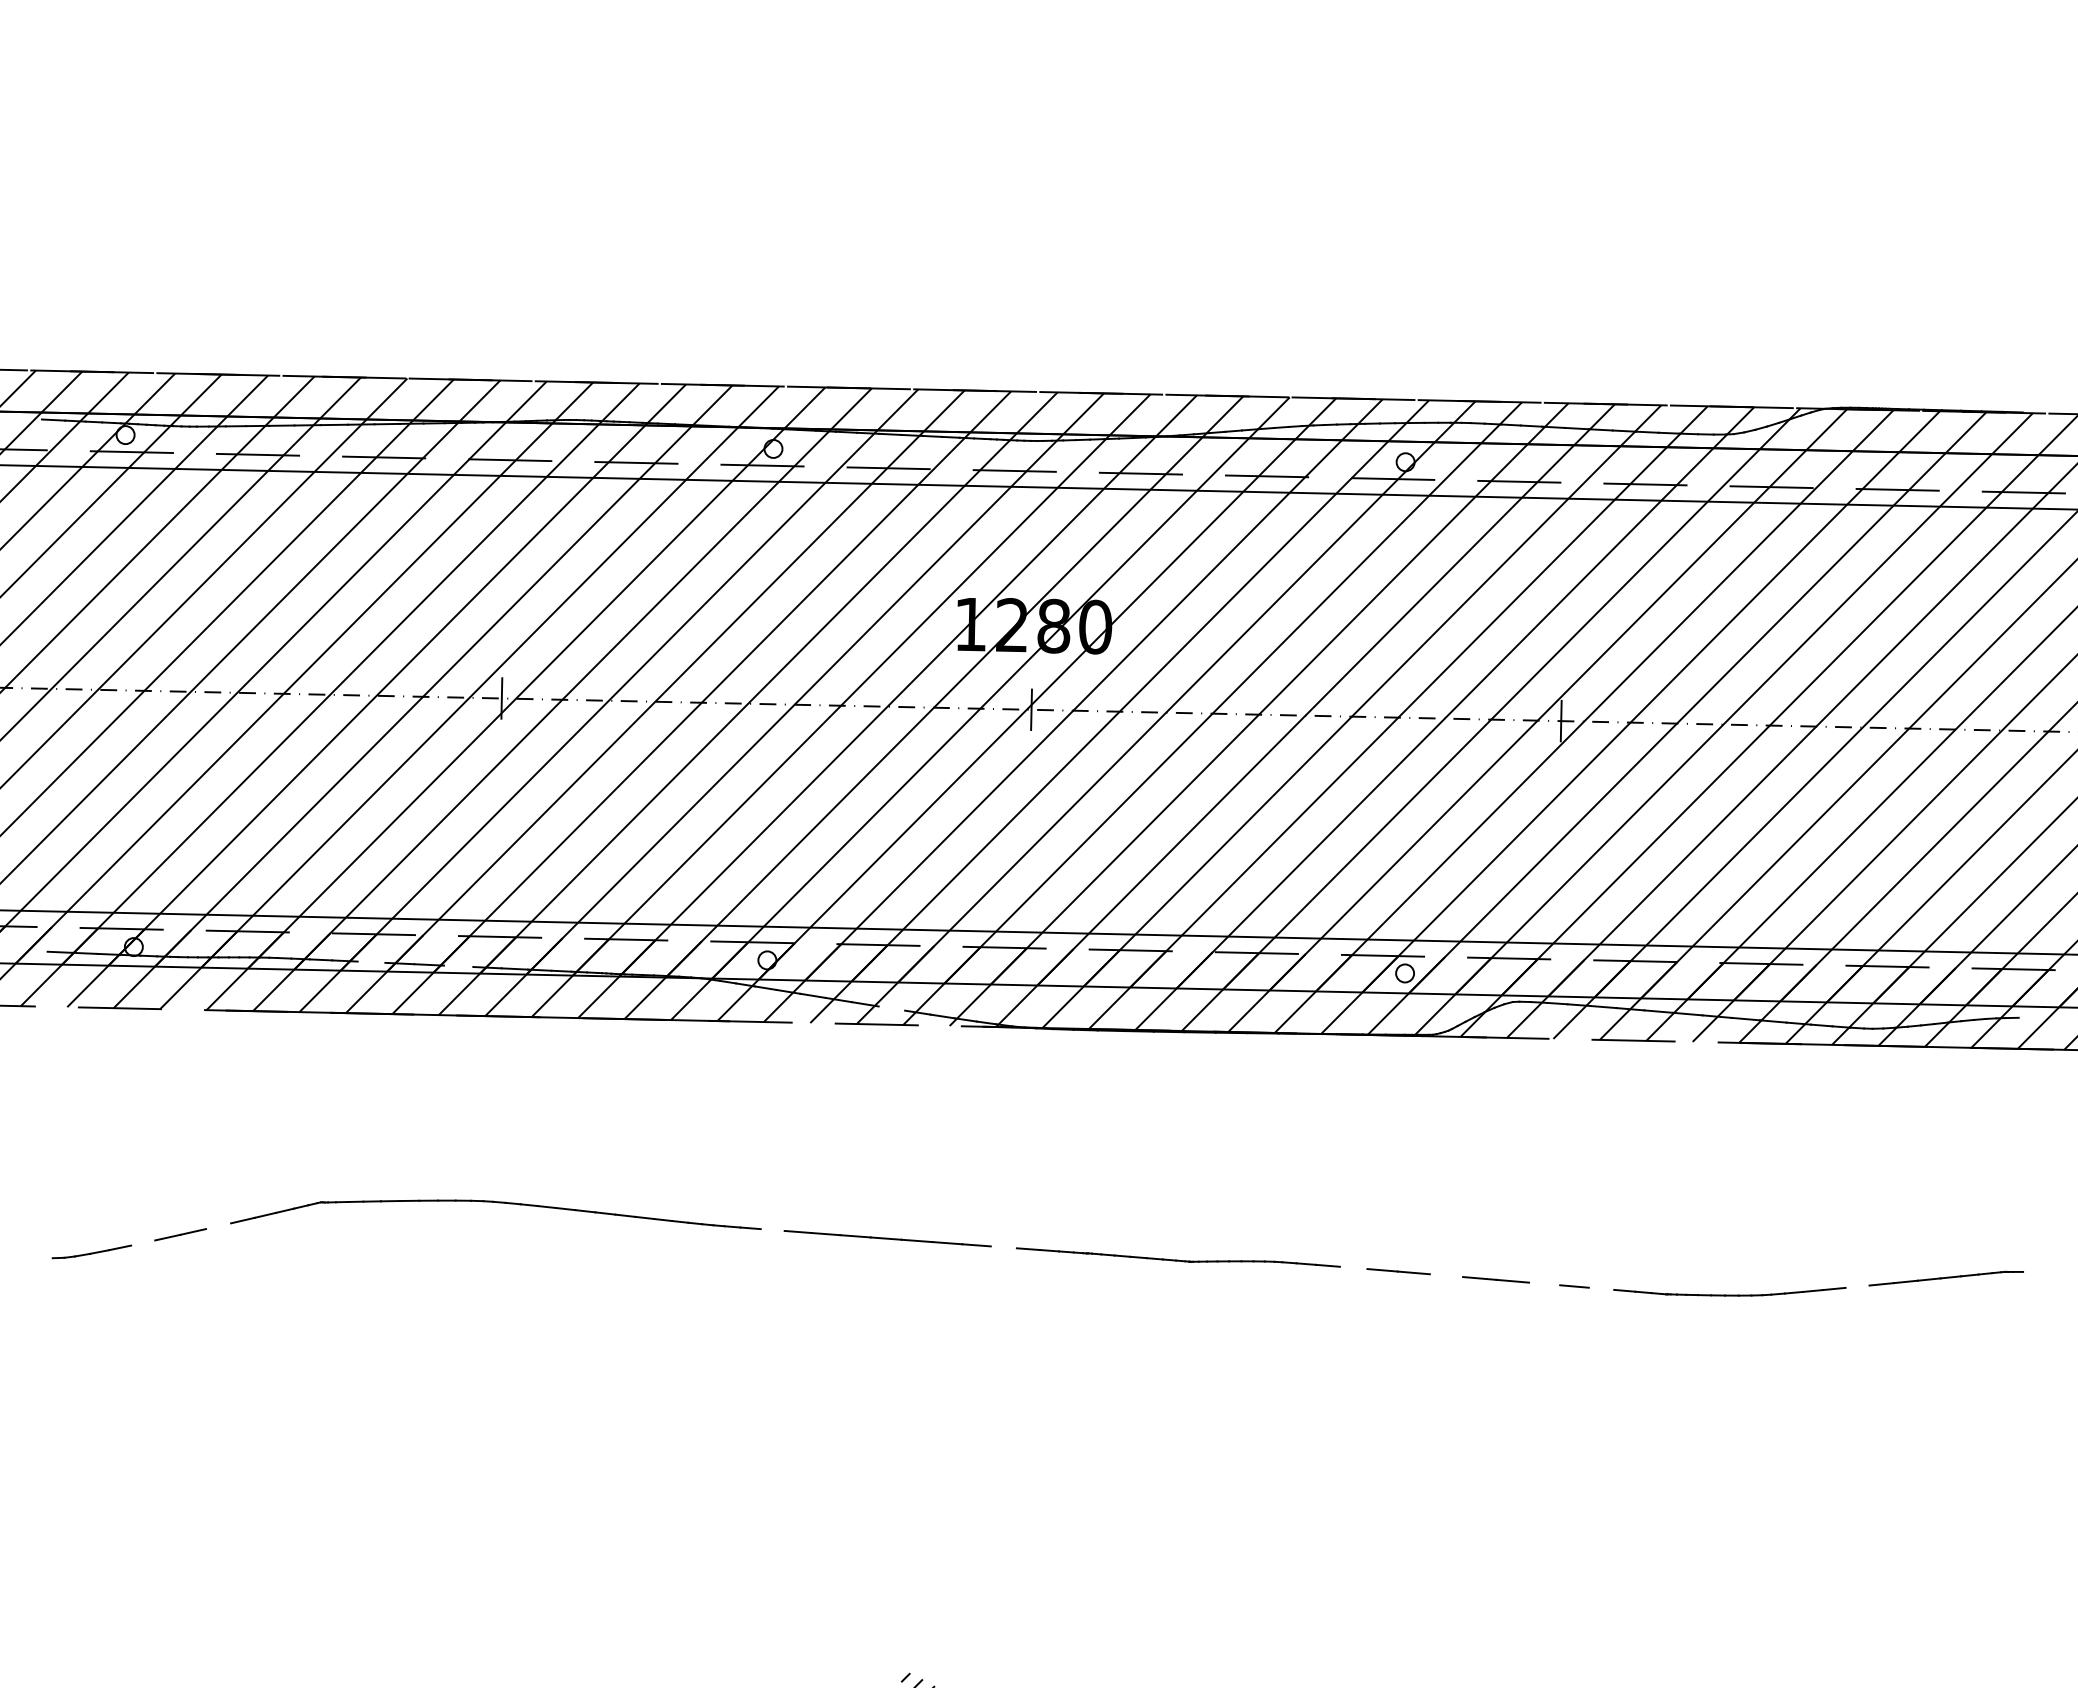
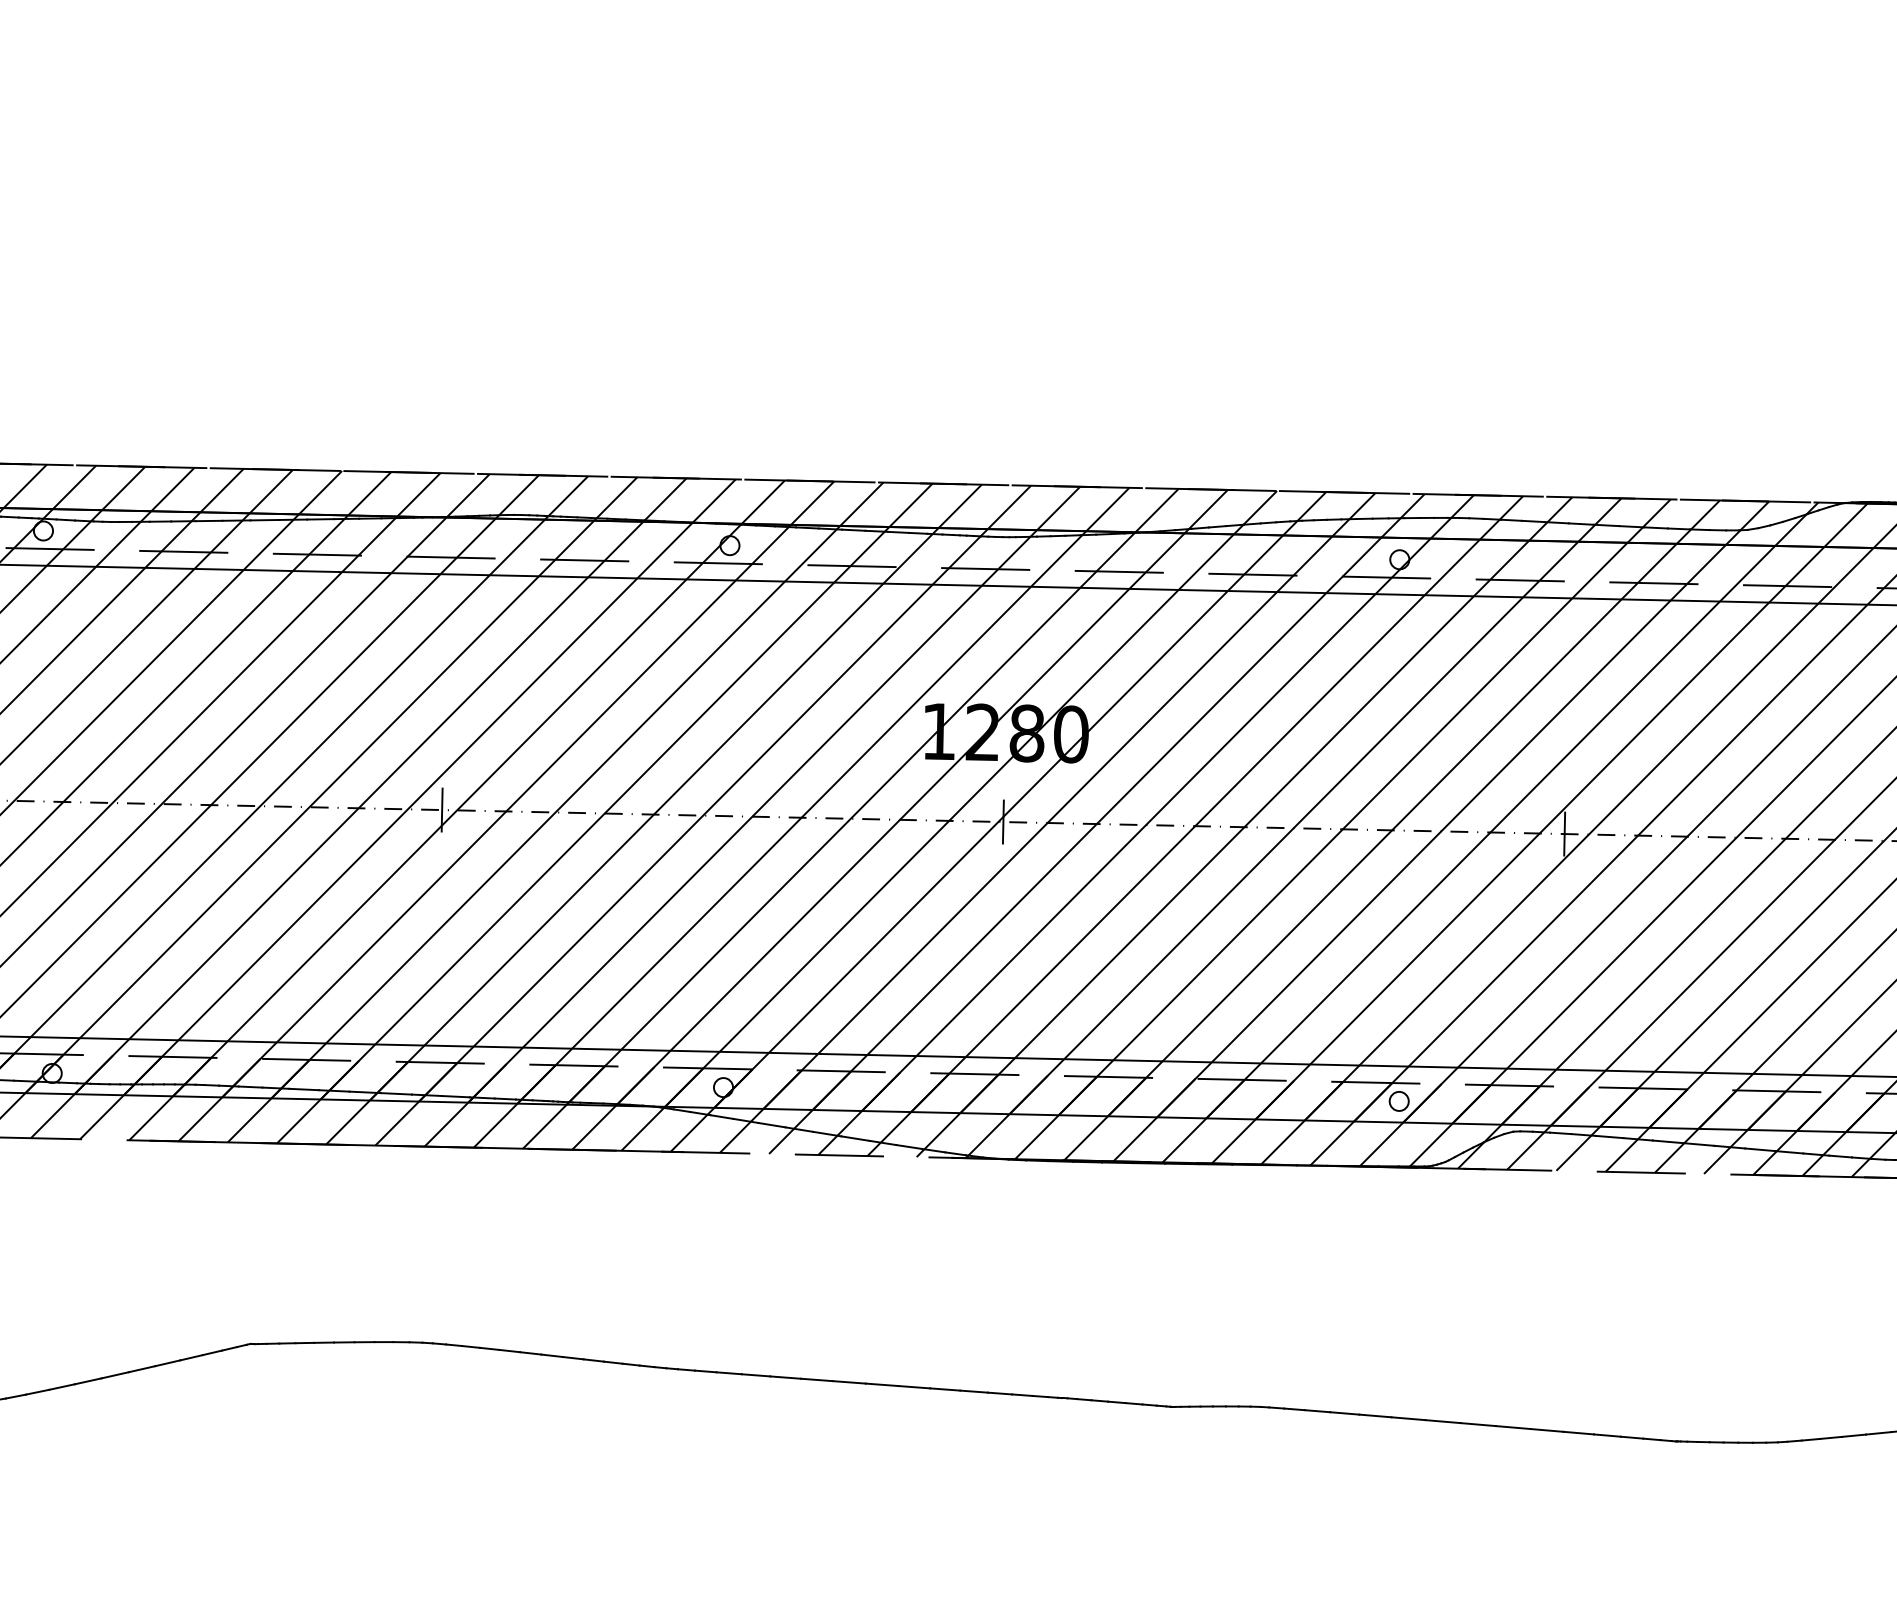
line: (371, 961) -> (304, 1088), added
line: (458, 966) -> (396, 1094), added
line: (891, 1008) -> (855, 1138), added
line: (218, 1226) -> (141, 1369), added
line: (772, 1229) -> (728, 1372), added
line: (143, 1242) -> (62, 1386), added
line: (1003, 1247) -> (973, 1391), added
line: (1353, 1267) -> (1344, 1412), added
line: (1446, 1275) -> (1443, 1421), added
line: (1544, 1283) -> (1546, 1429), added
line: (1857, 1286) -> (1878, 1433), added
line: (1601, 1288) -> (1607, 1435), added

